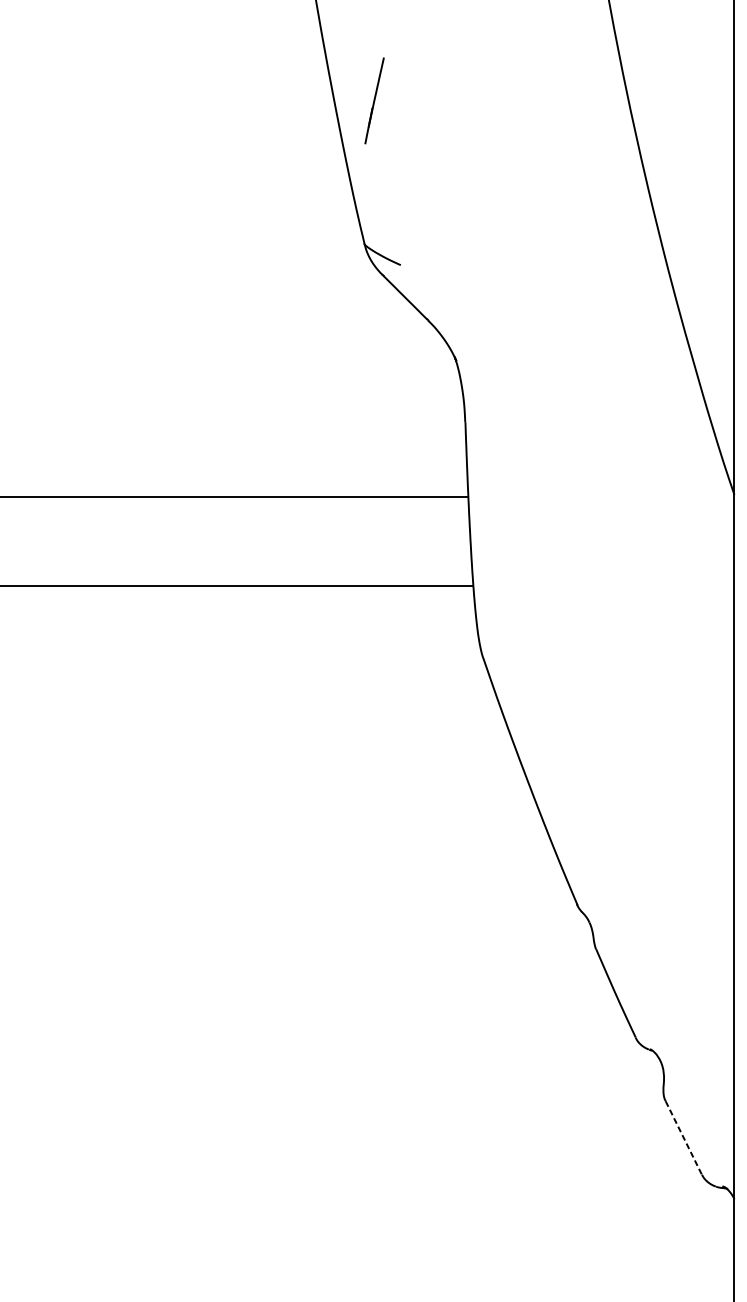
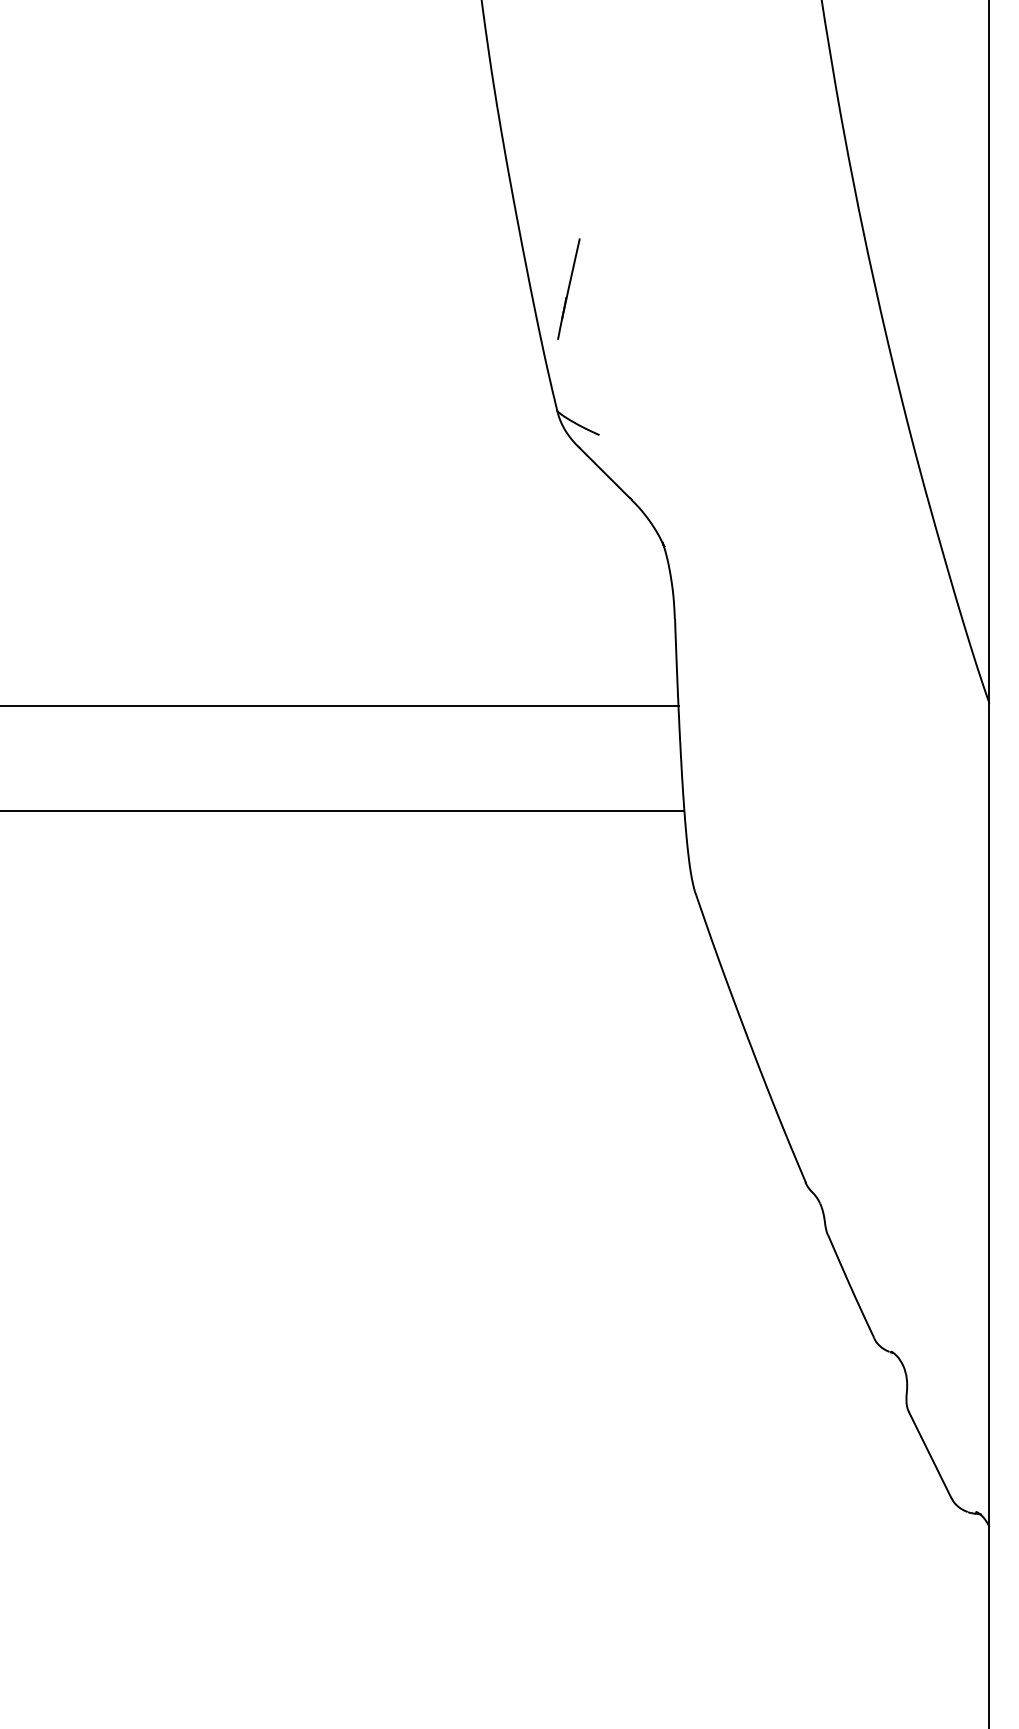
line: (374, 100) -> (568, 288), moved
line: (683, 1138) -> (930, 1455), dashed -> solid

